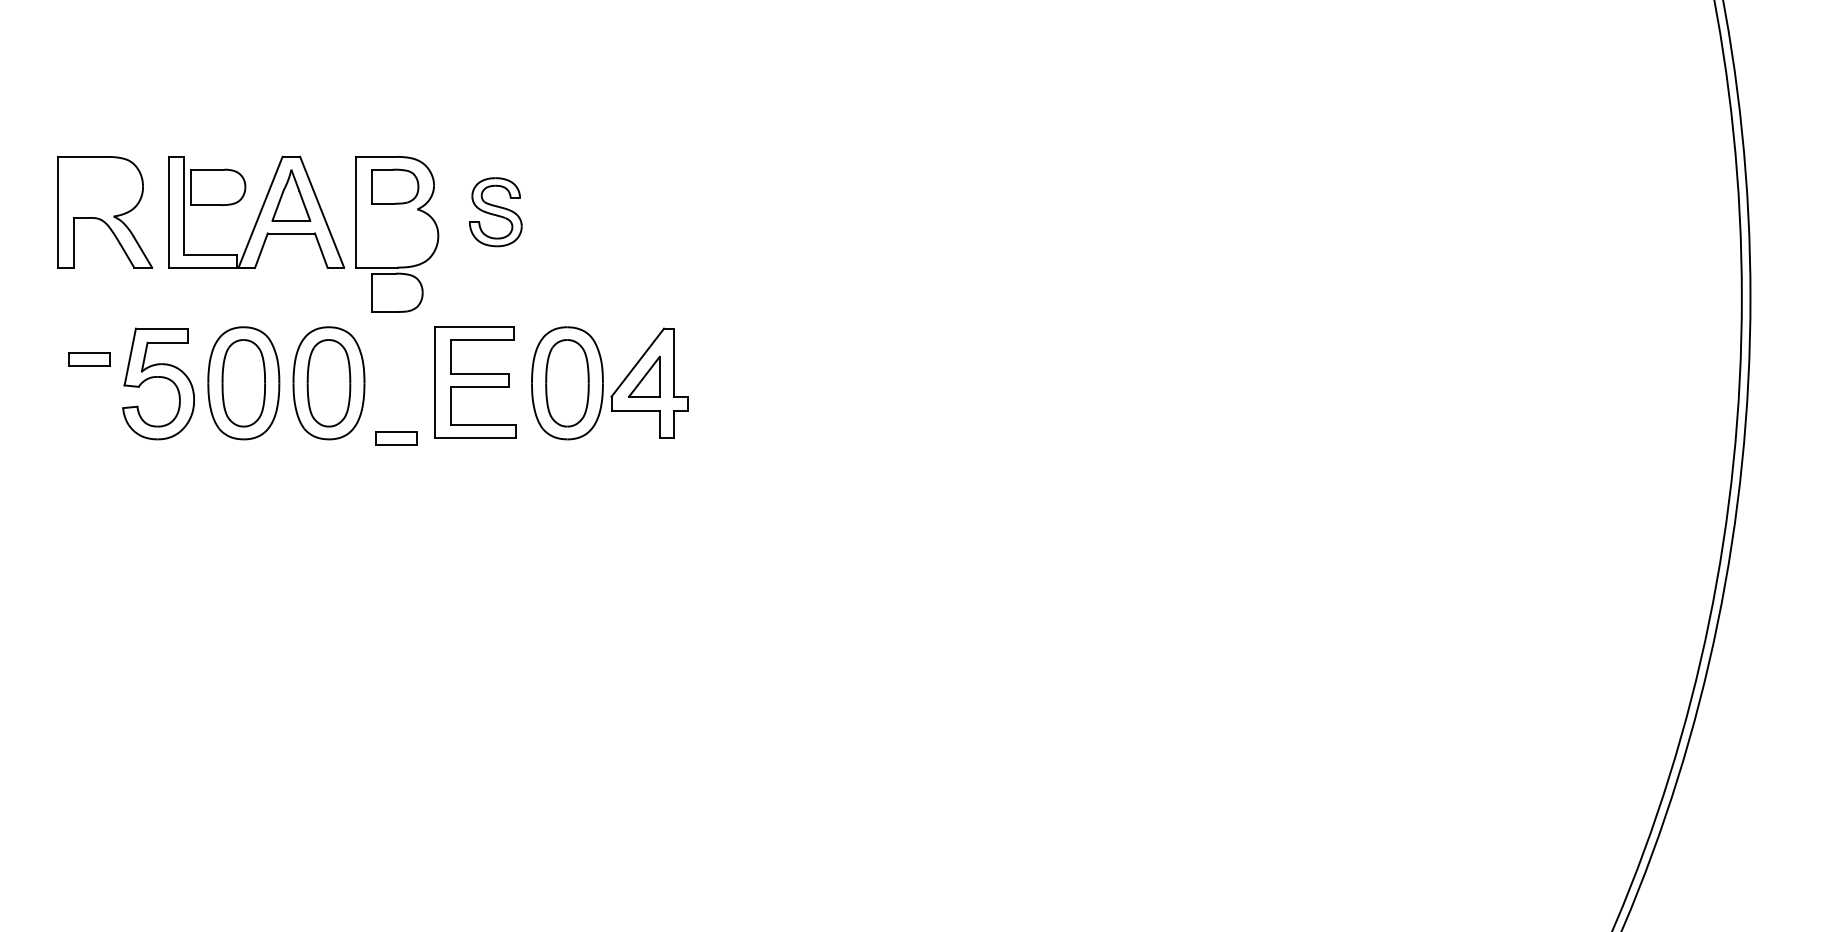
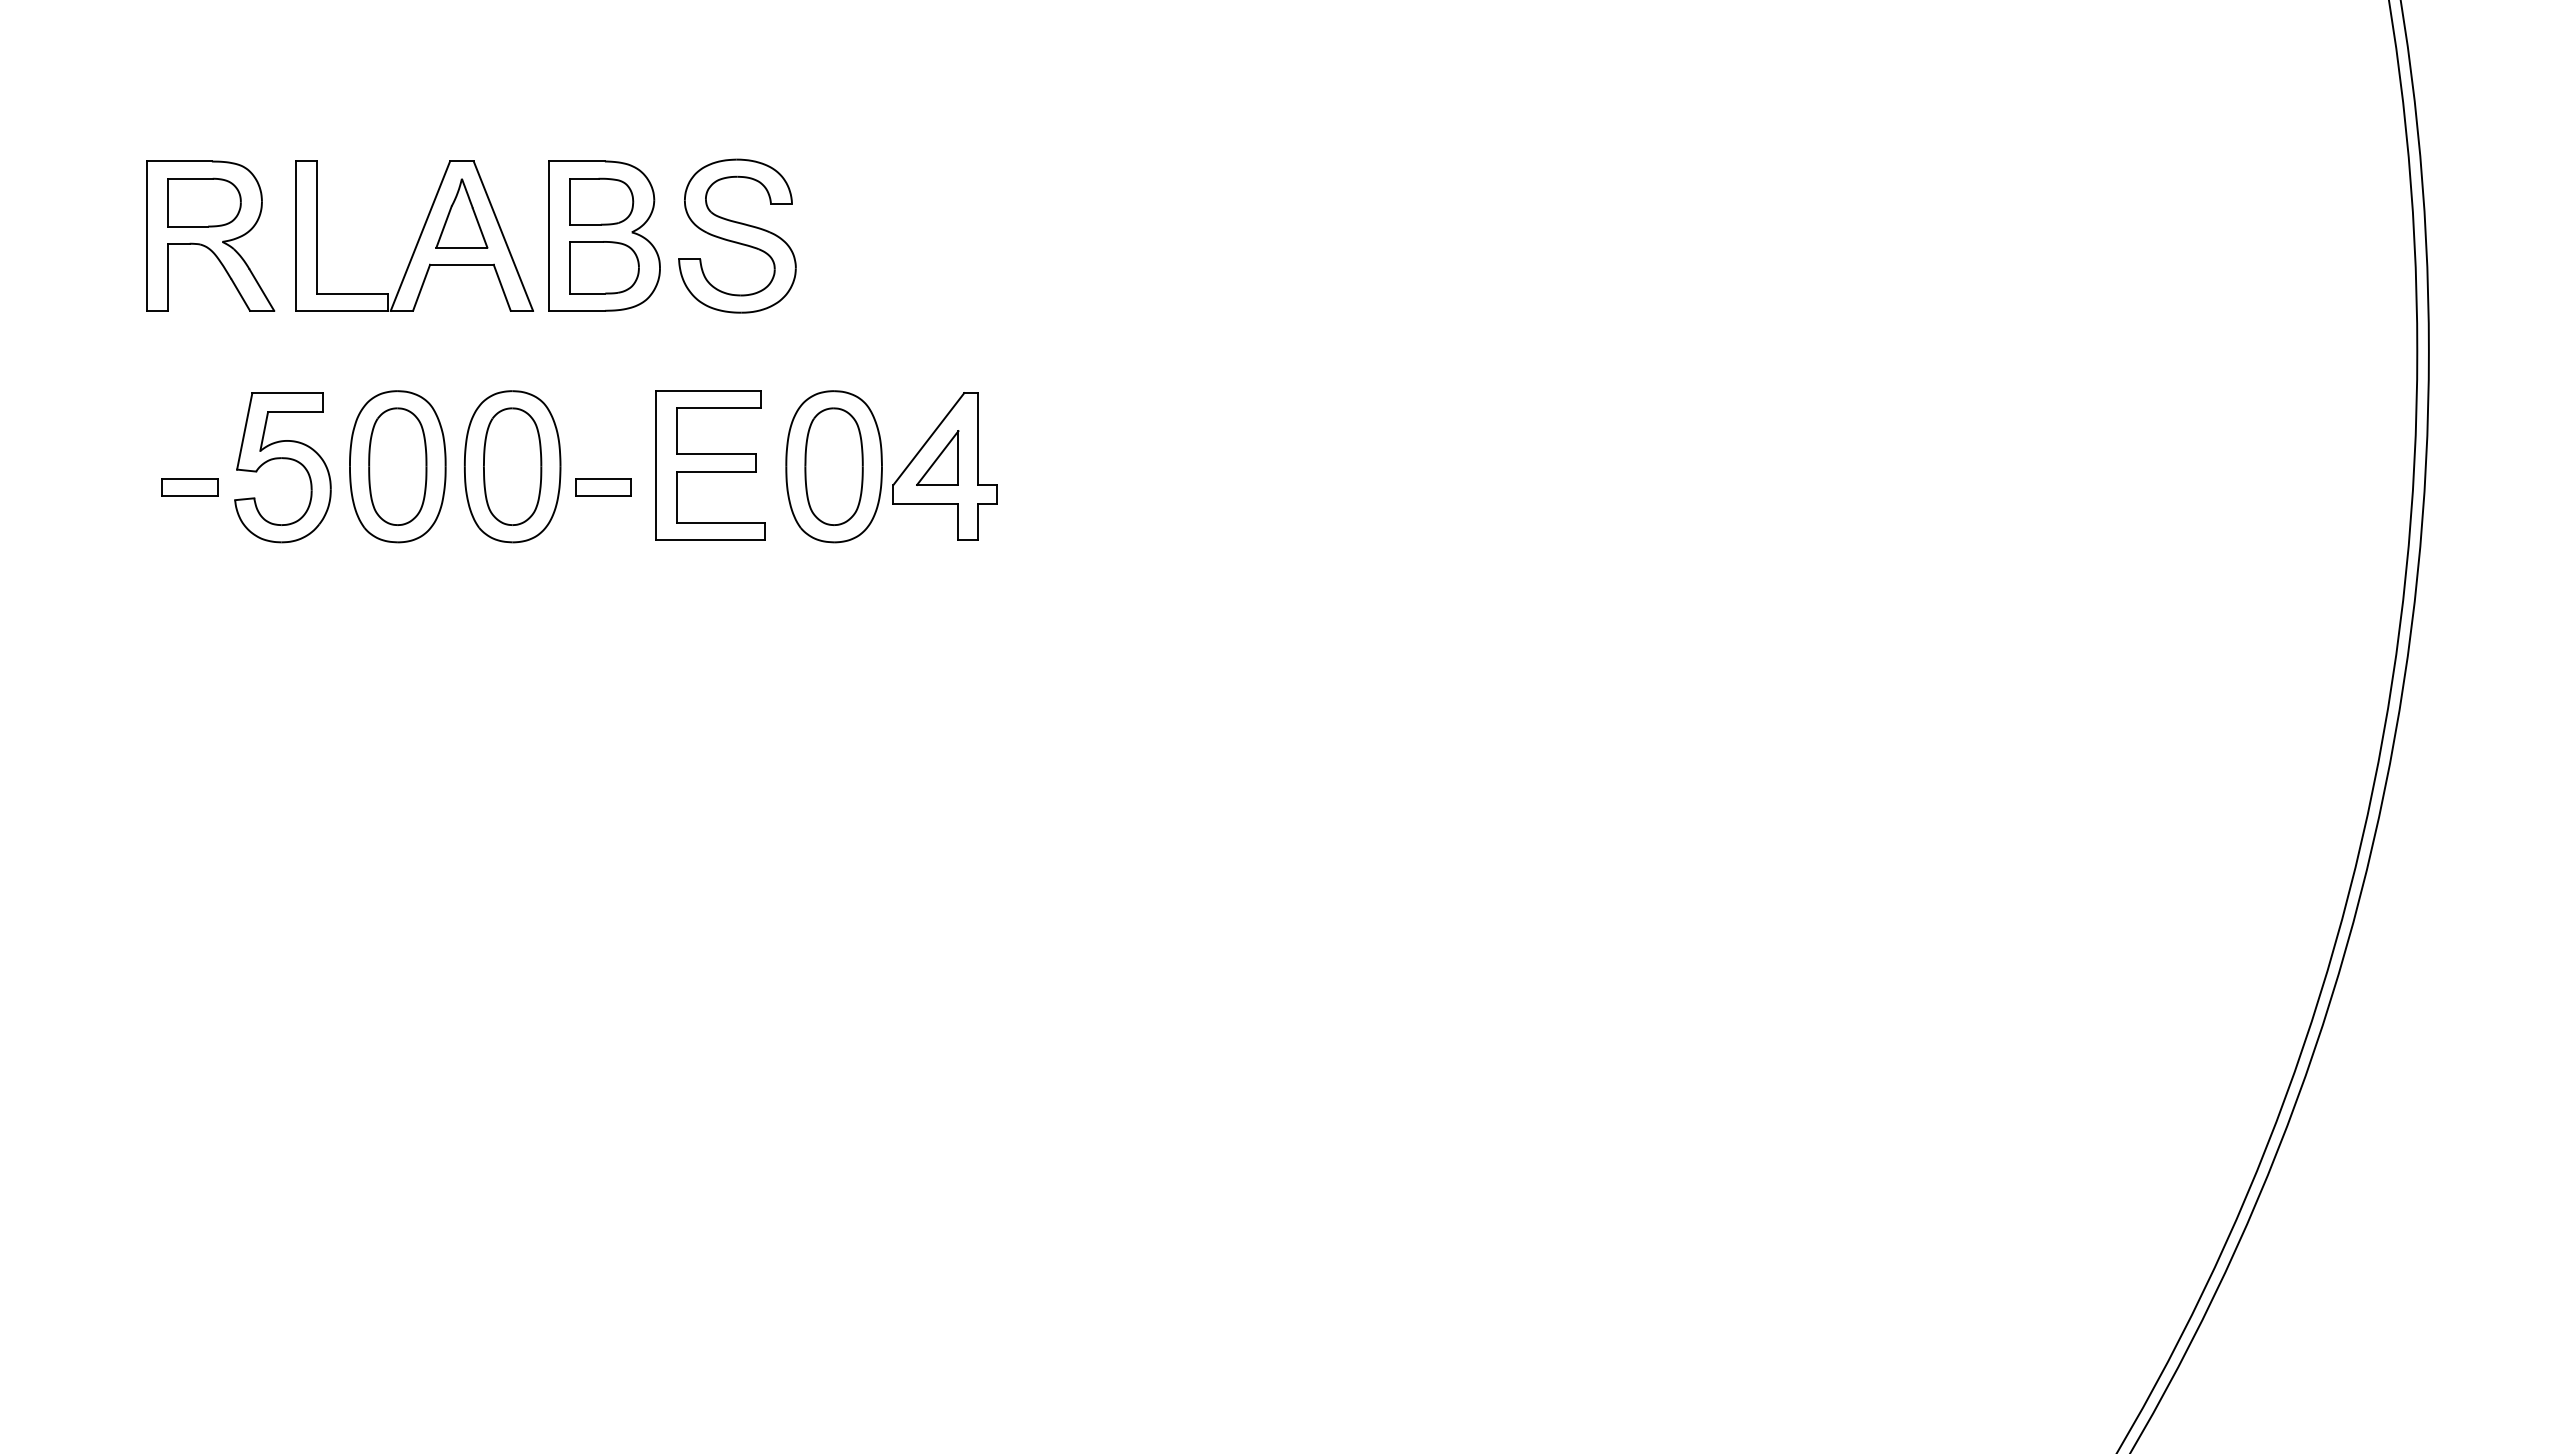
part: (218, 187) -> (204, 202), moved
part: (495, 211) -> (737, 235), size x1.67
part: (397, 292) -> (604, 267), moved
part: (89, 359) -> (189, 487), moved
part: (396, 438) -> (603, 487), moved

